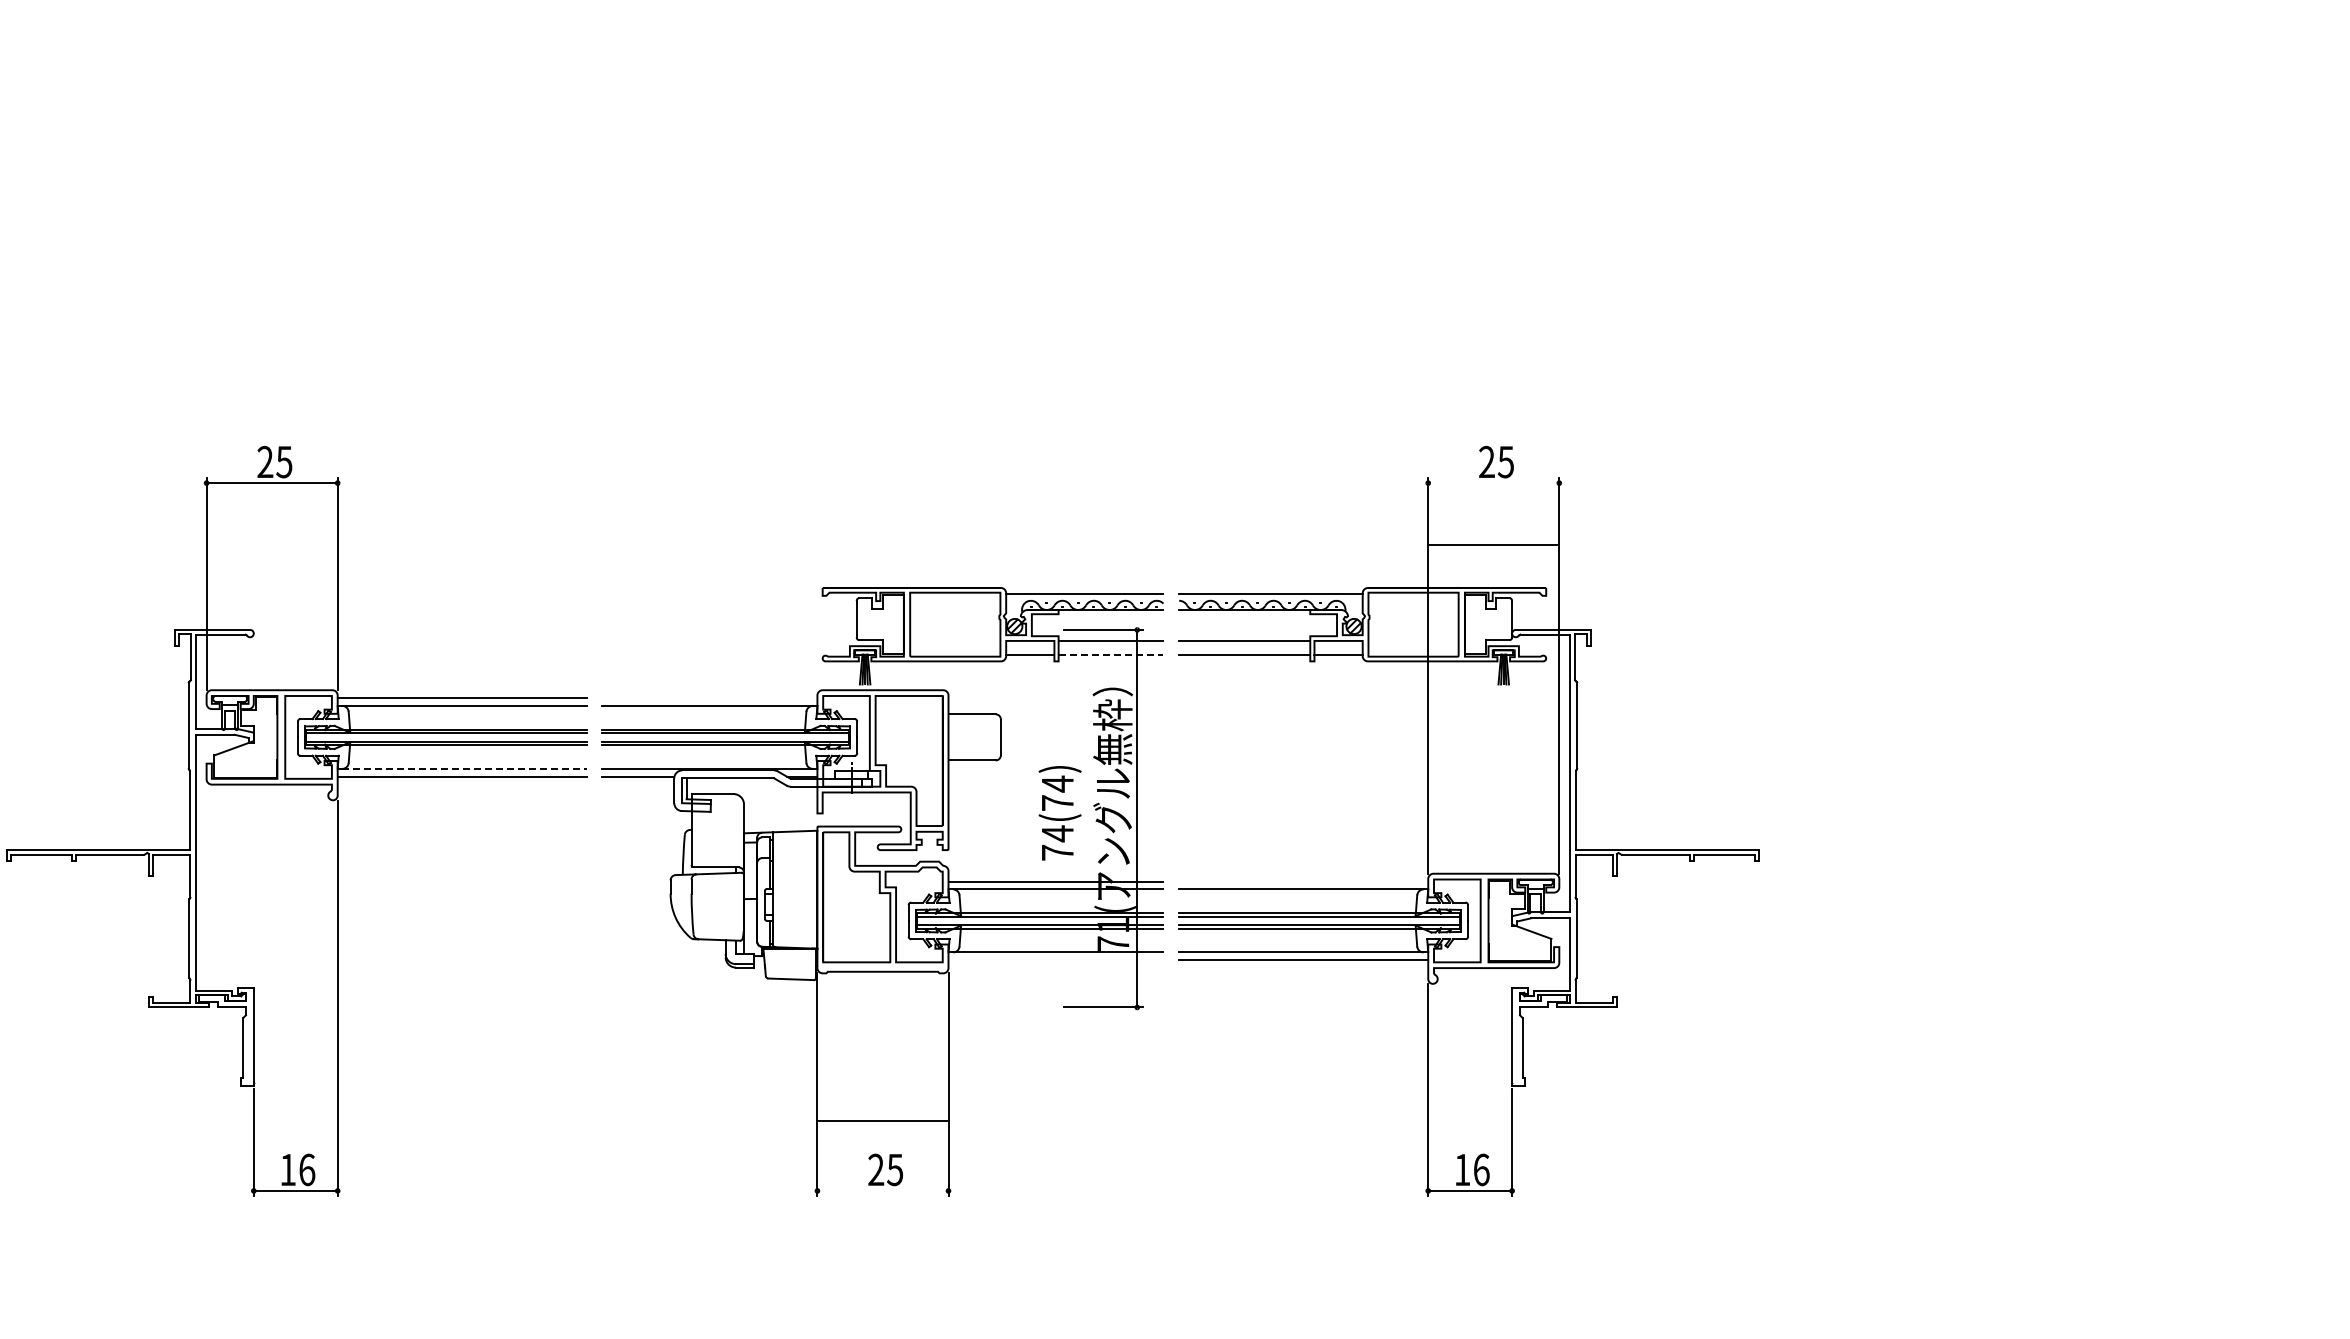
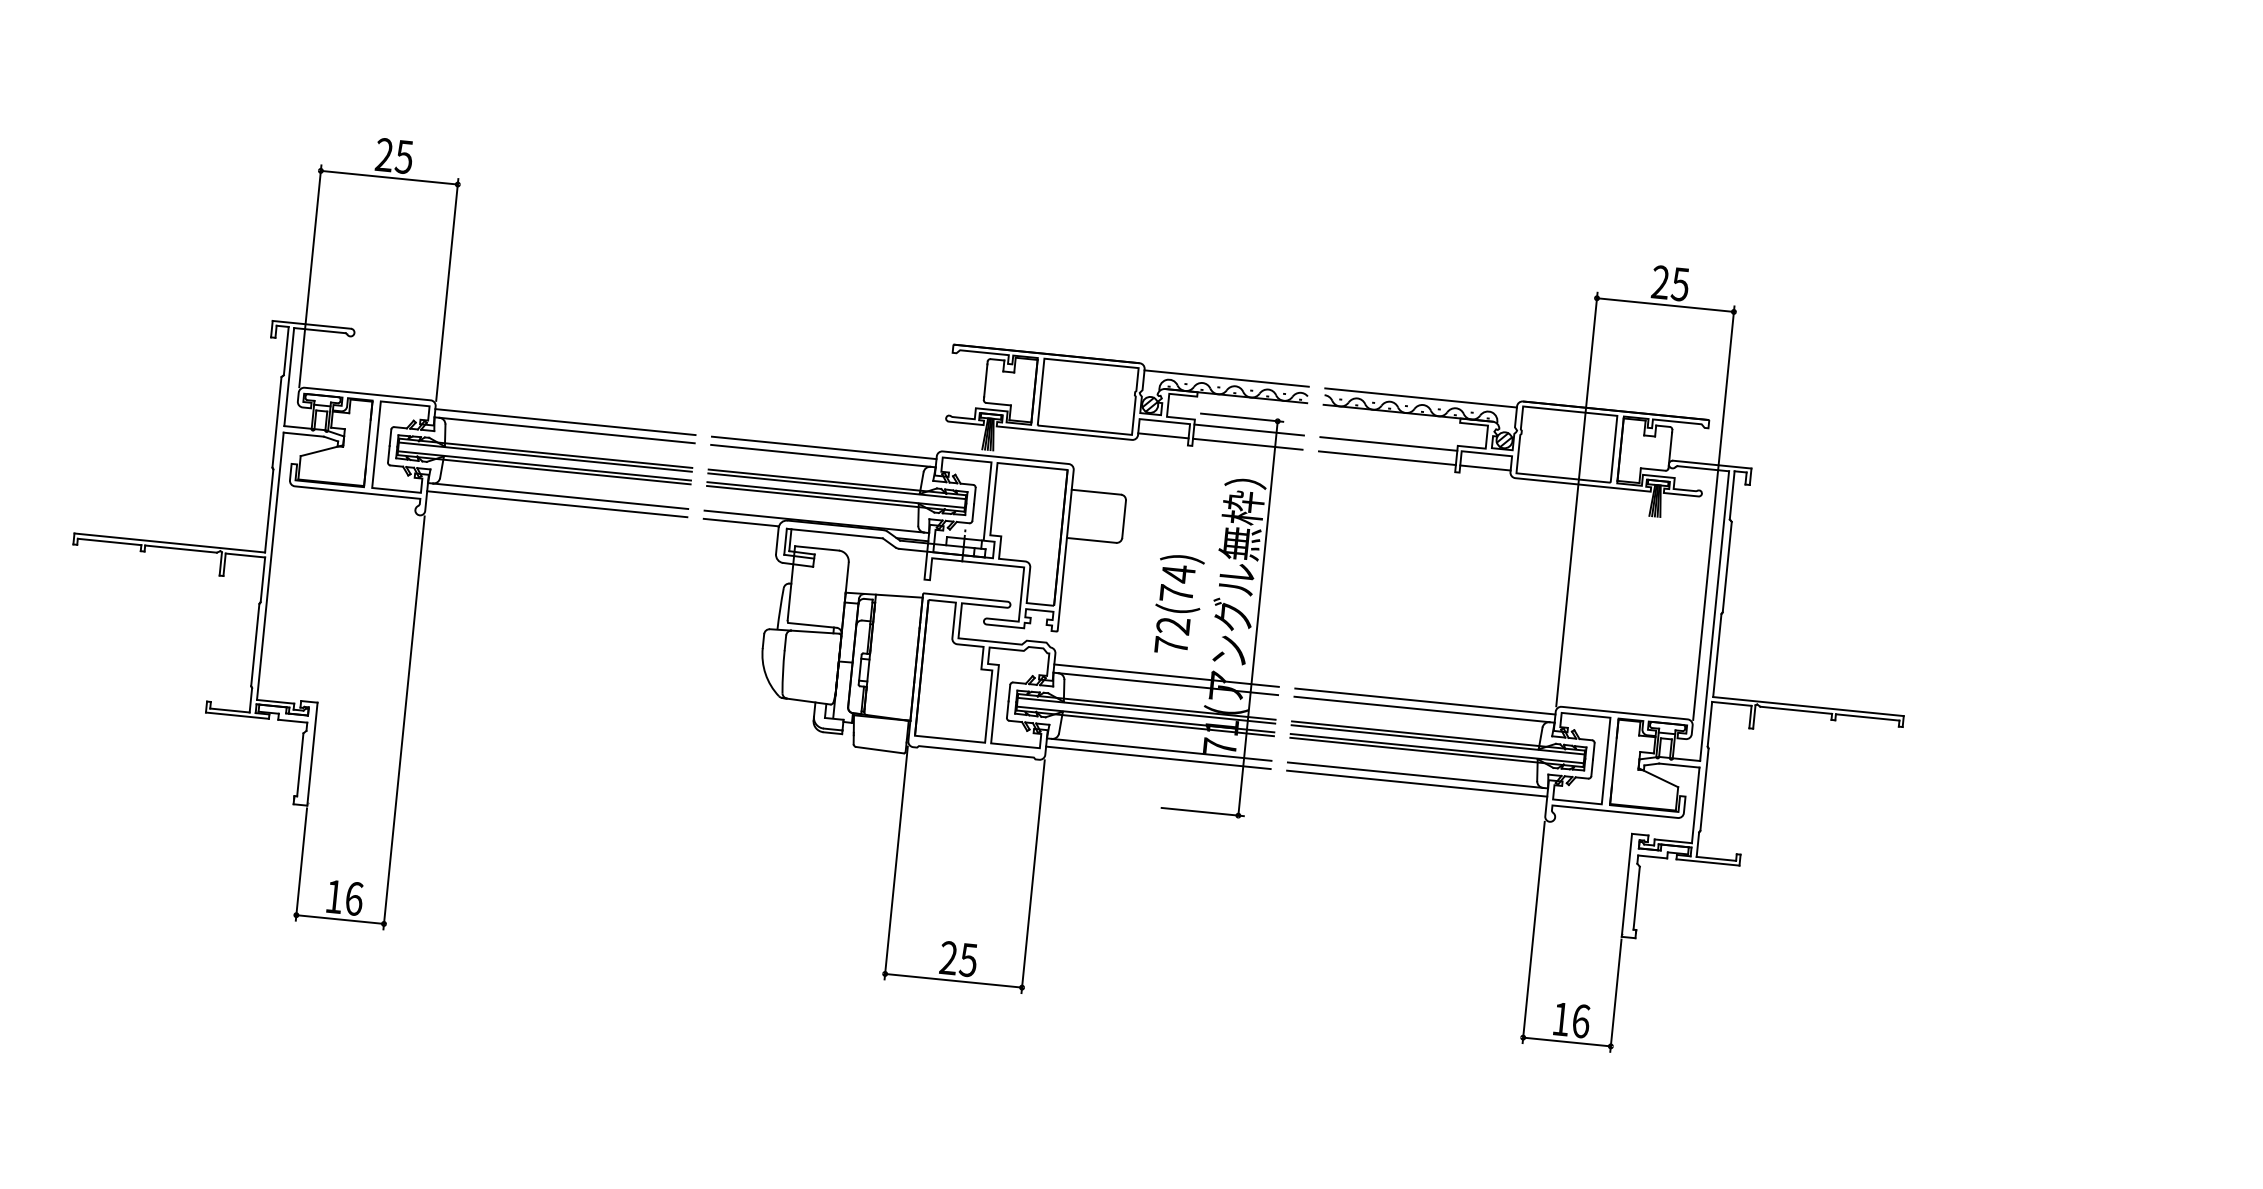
line: (1493, 545) -> (1665, 305), moved
line: (1111, 654) -> (1248, 444), dashed -> solid
line: (709, 698) -> (823, 448), added
line: (465, 768) -> (561, 495), dashed -> solid
text: (1057, 833) -> (1173, 625), 74(74) -> 72(74)
line: (1303, 881) -> (1425, 701), added
line: (1055, 960) -> (1157, 758), added
line: (882, 1120) -> (953, 980), moved

